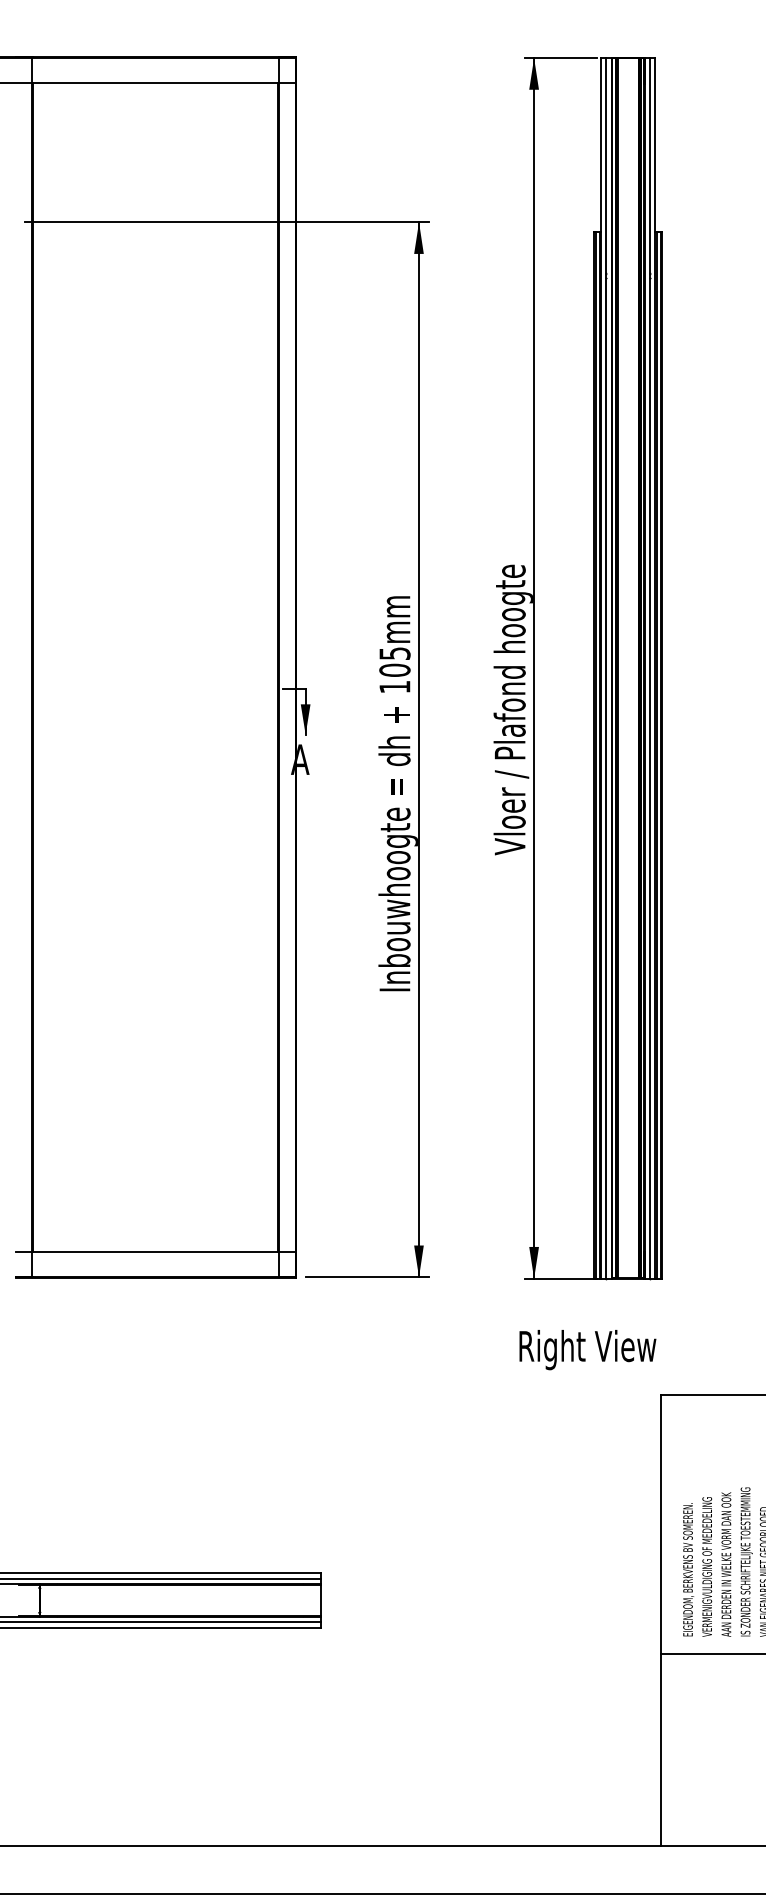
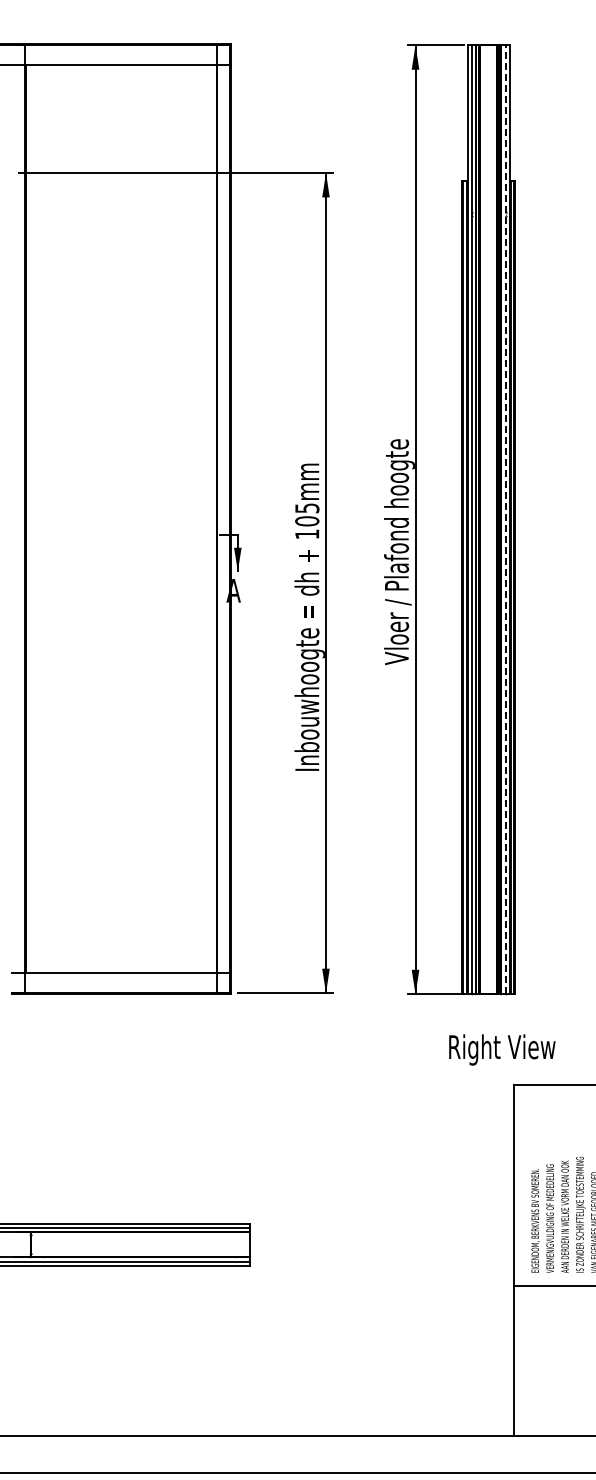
line: (649, 668) -> (505, 519), solid -> dashed
text: (588, 1349) -> (502, 1049), moved

